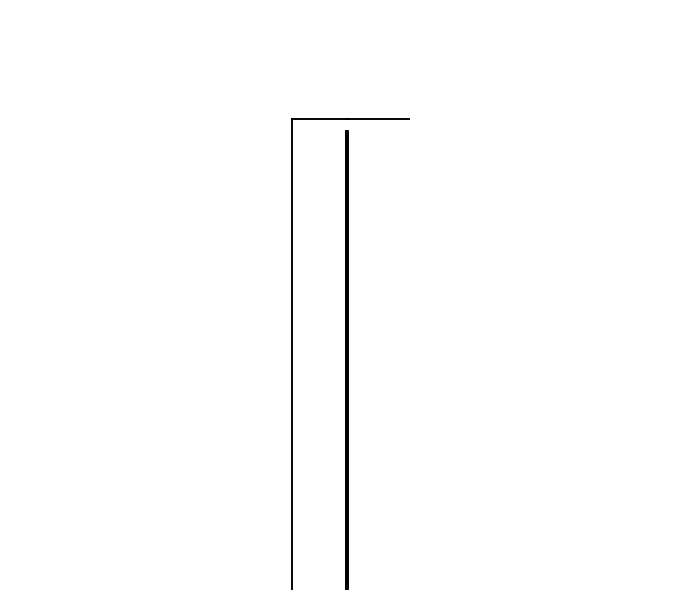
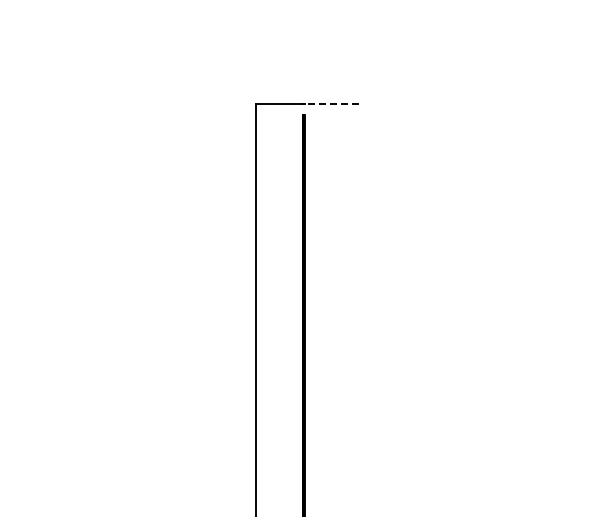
line: (378, 119) -> (331, 104), solid -> dashed

